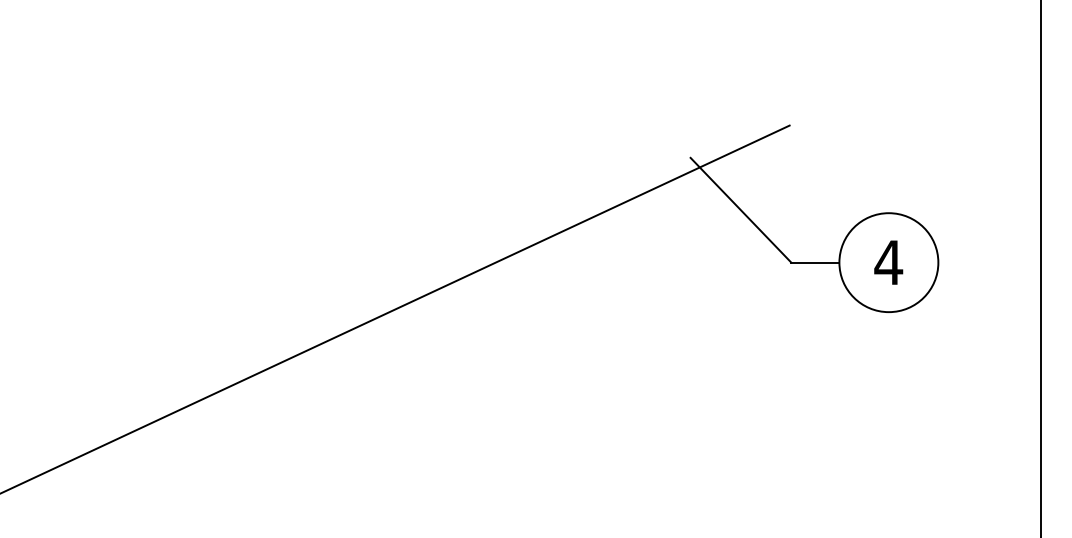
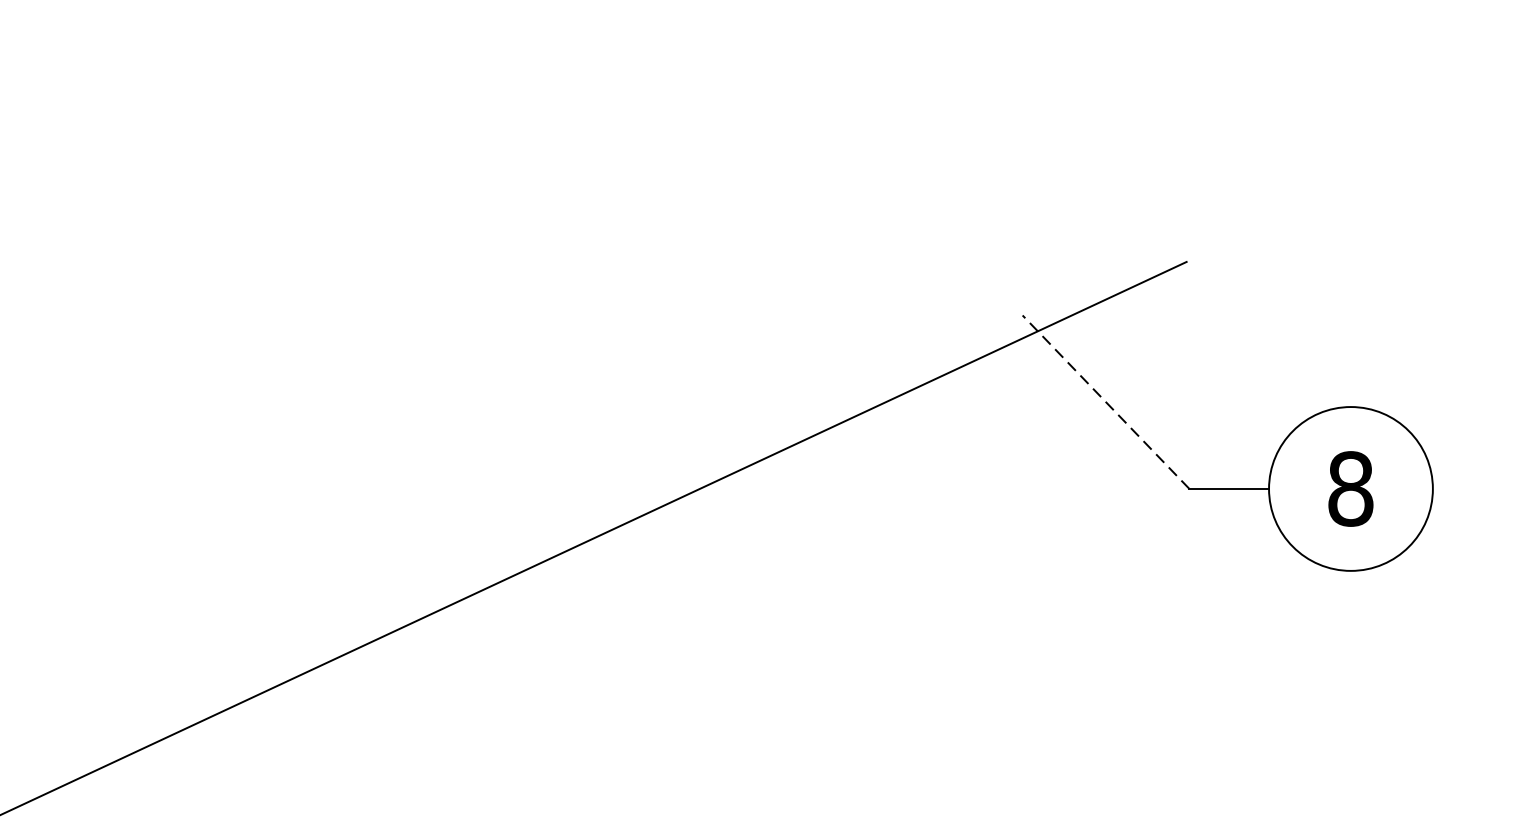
line: (740, 210) -> (1105, 402), solid -> dashed
text: (888, 262) -> (1350, 488), 4 -> 8

